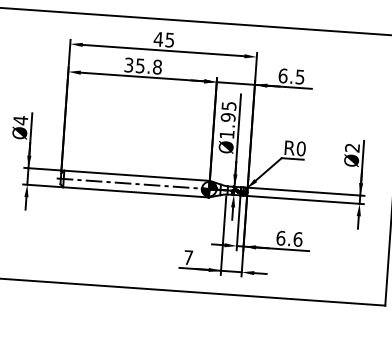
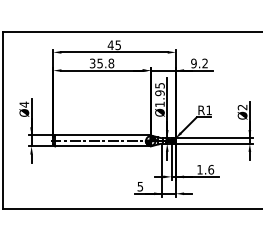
text: (291, 76) -> (199, 63), 6.5 -> 9.2
text: (301, 149) -> (209, 110), R0 -> R1
text: (280, 237) -> (199, 169), 6.6 -> 1.6
text: (188, 257) -> (140, 186), 7 -> 5

